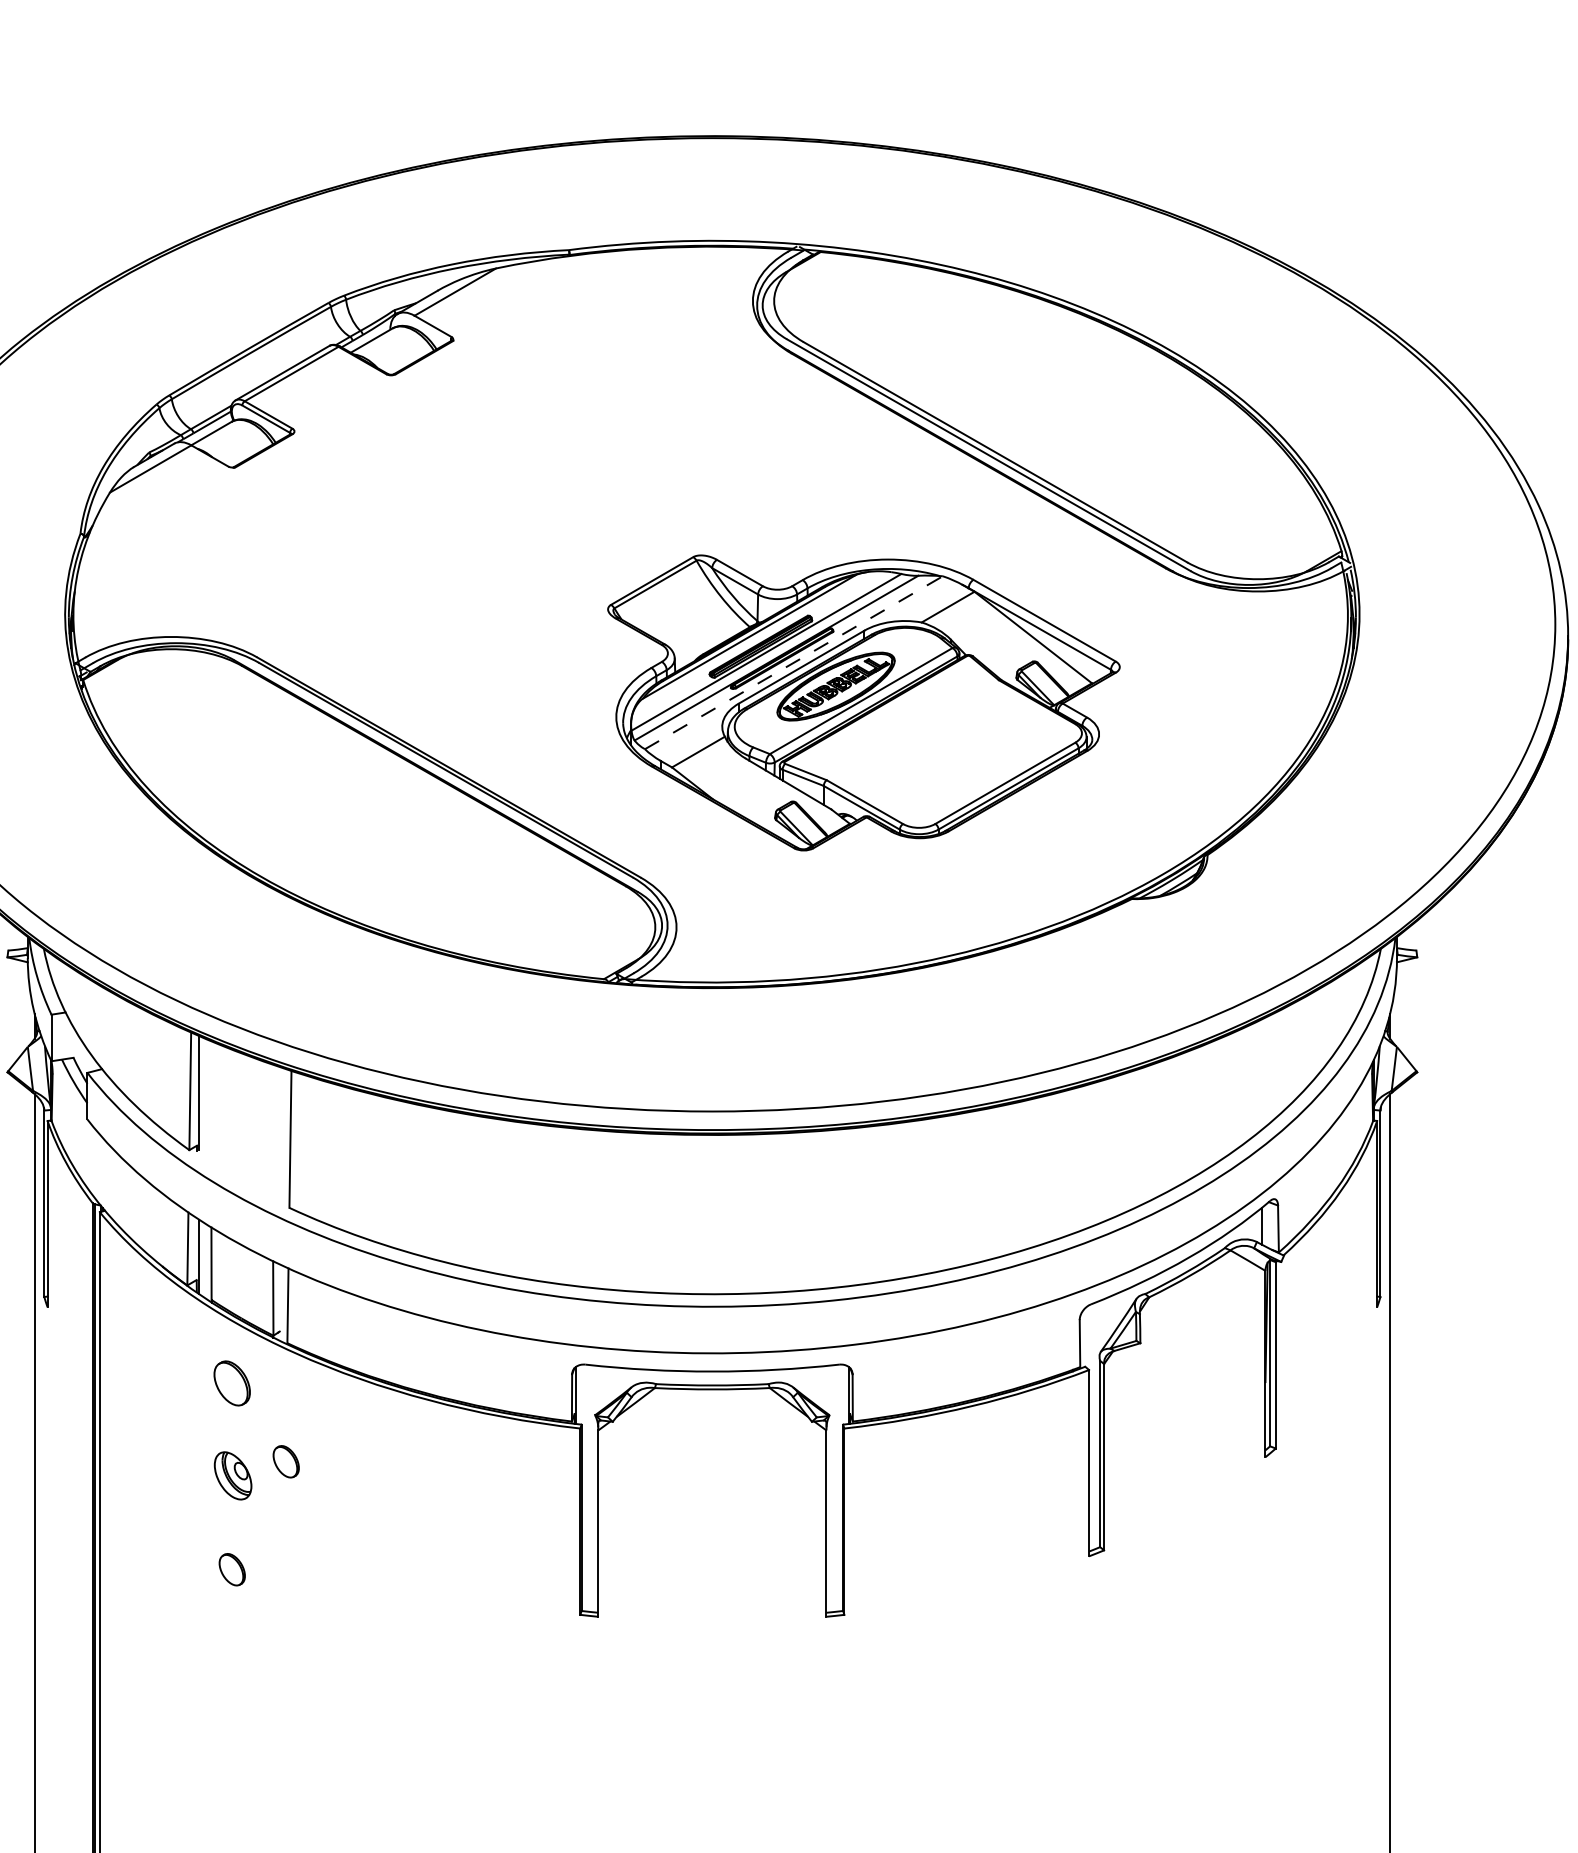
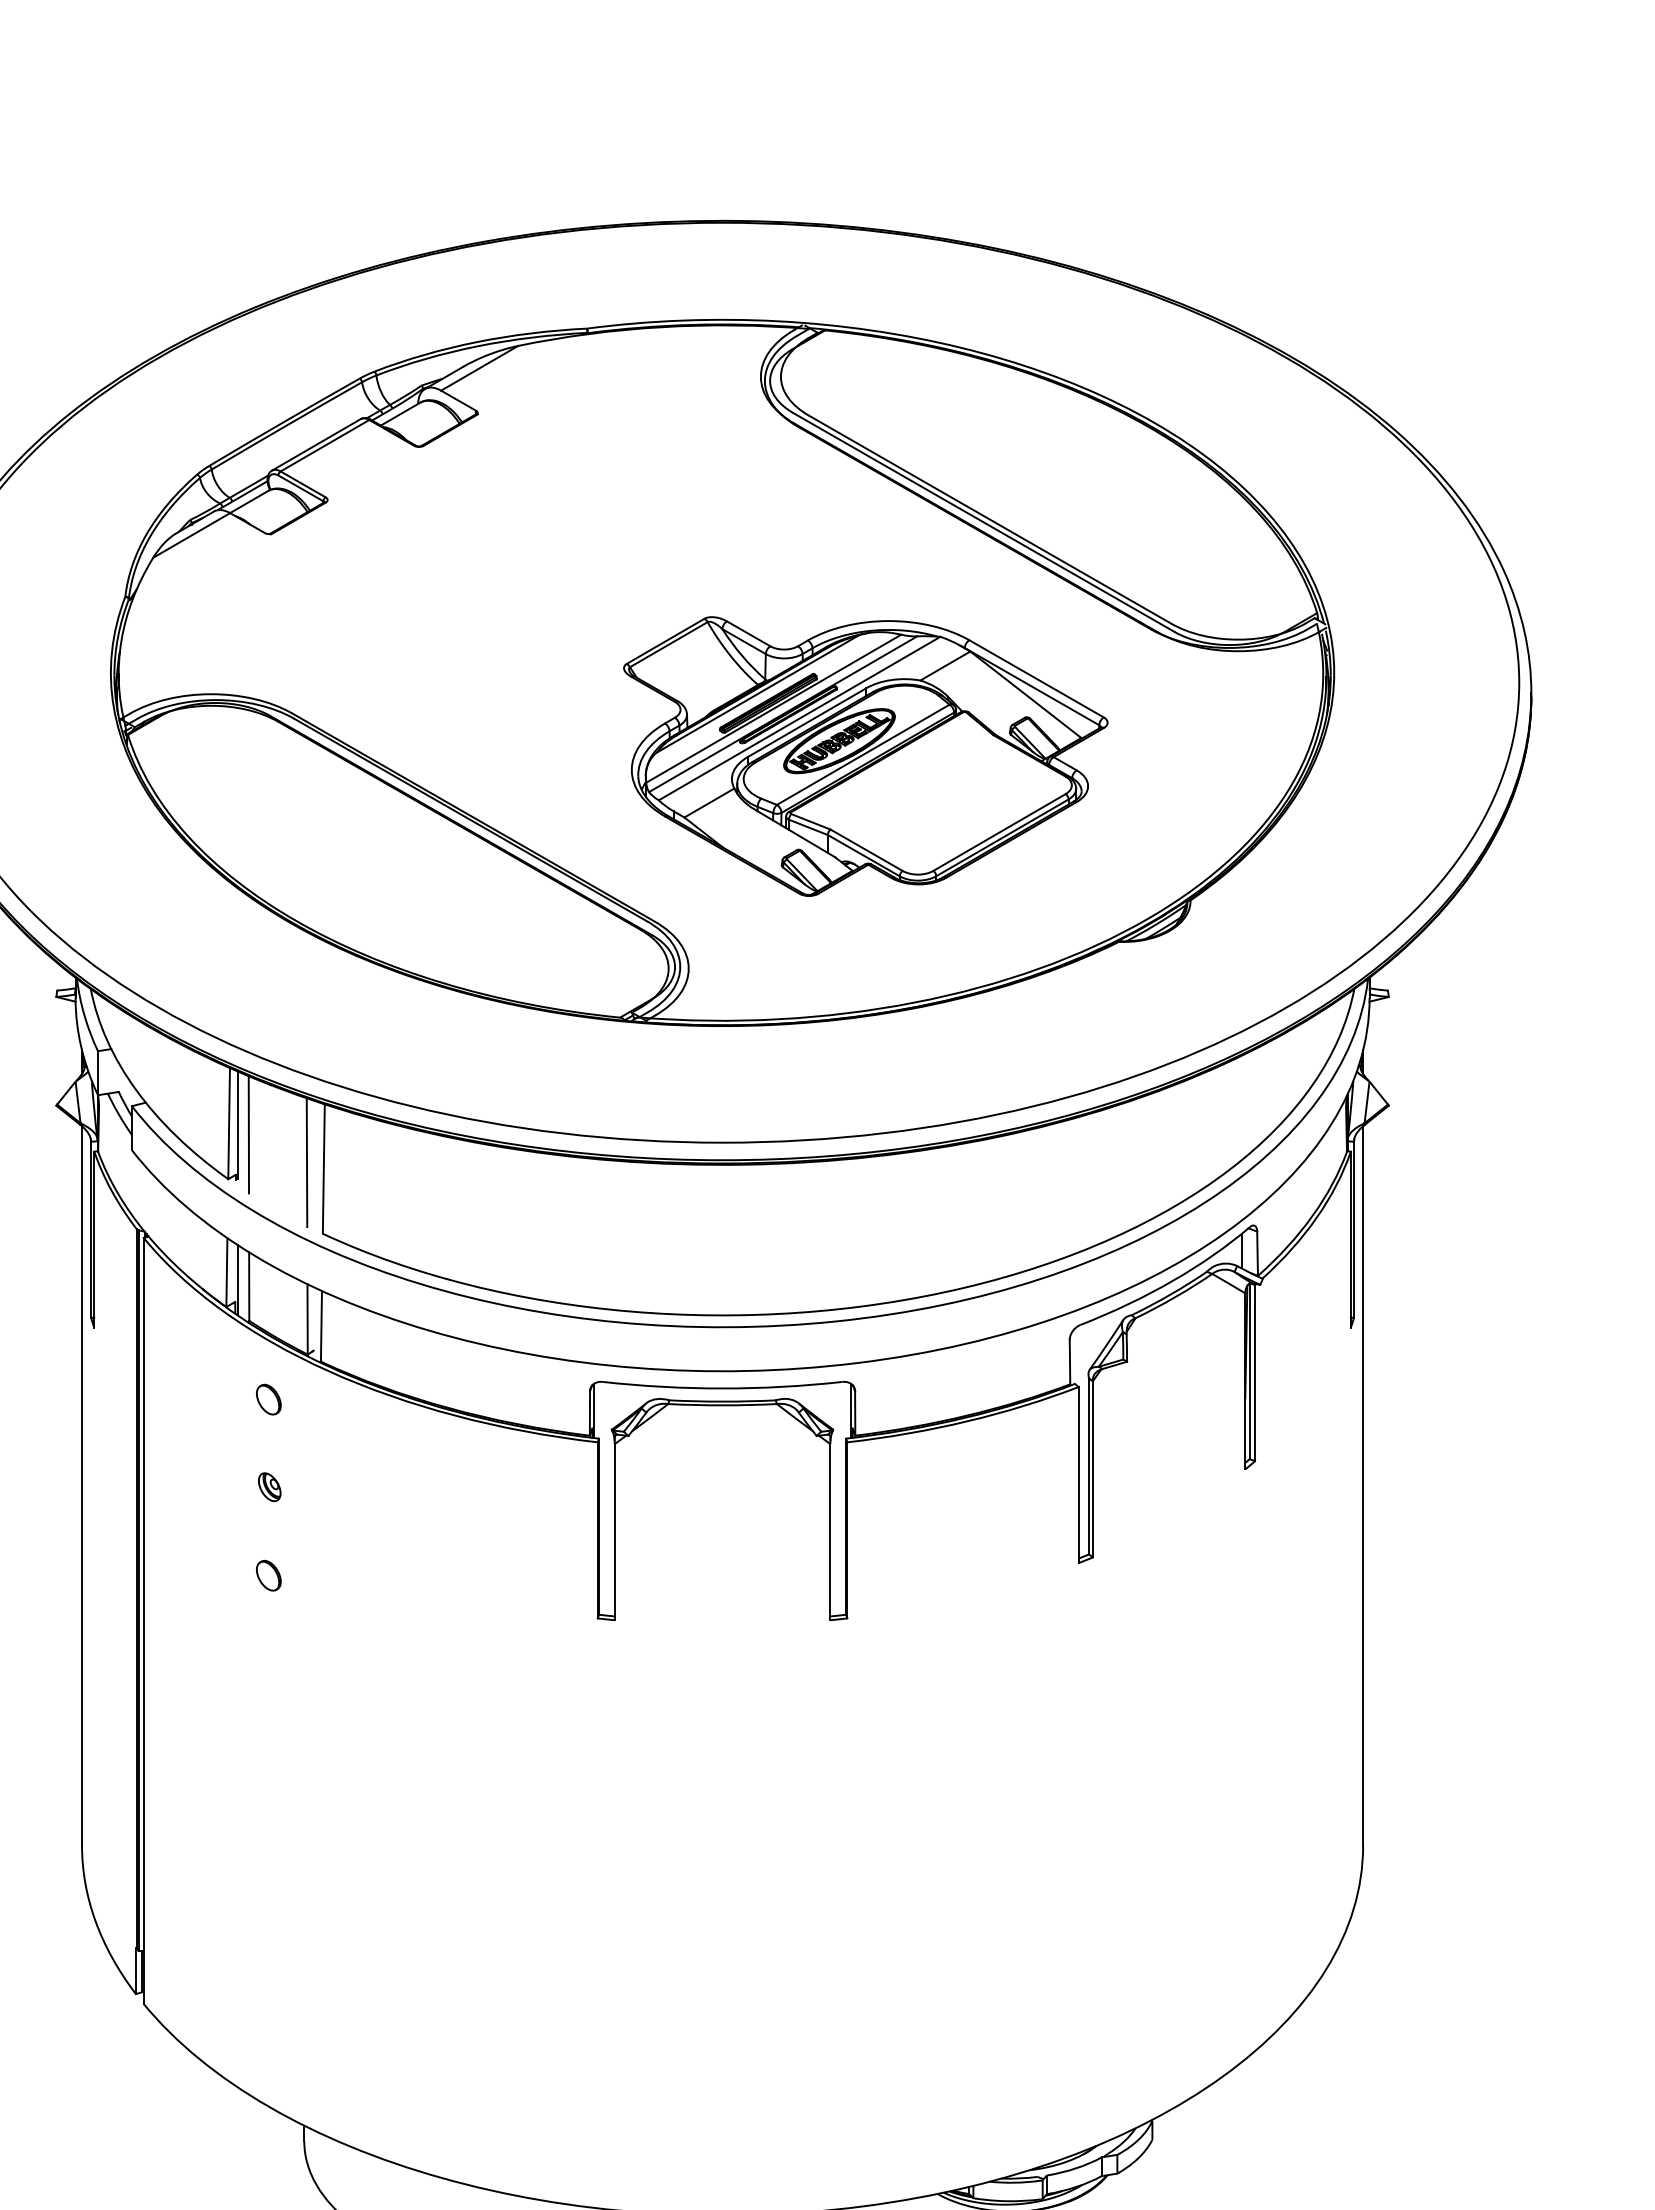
line: (793, 662) -> (799, 718), dashed -> solid
line: (210, 1102) -> (248, 1134), added
line: (272, 1132) -> (306, 1162), added
part: (231, 1383) -> (268, 1399), size x0.71
part: (285, 1461) -> (319, 1473), removed
part: (232, 1476) -> (269, 1487), size x0.62

